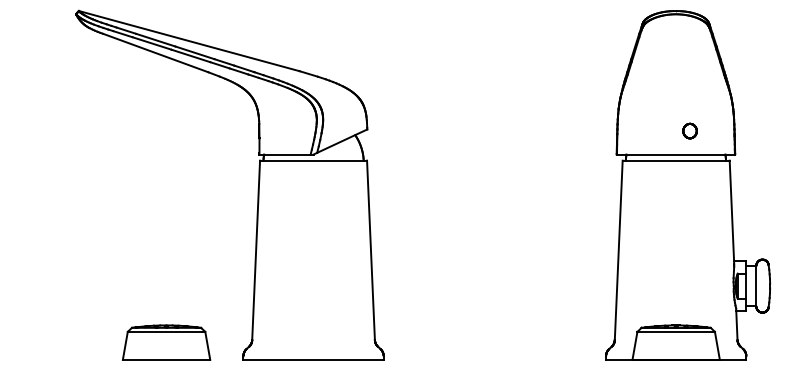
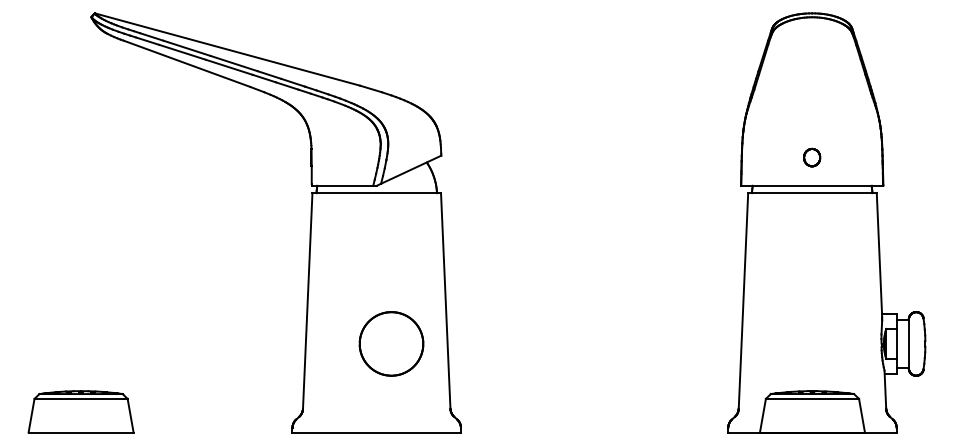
part: (690, 130) -> (812, 157), moved
part: (325, 285) -> (391, 343), added
part: (166, 342) -> (80, 411), moved

